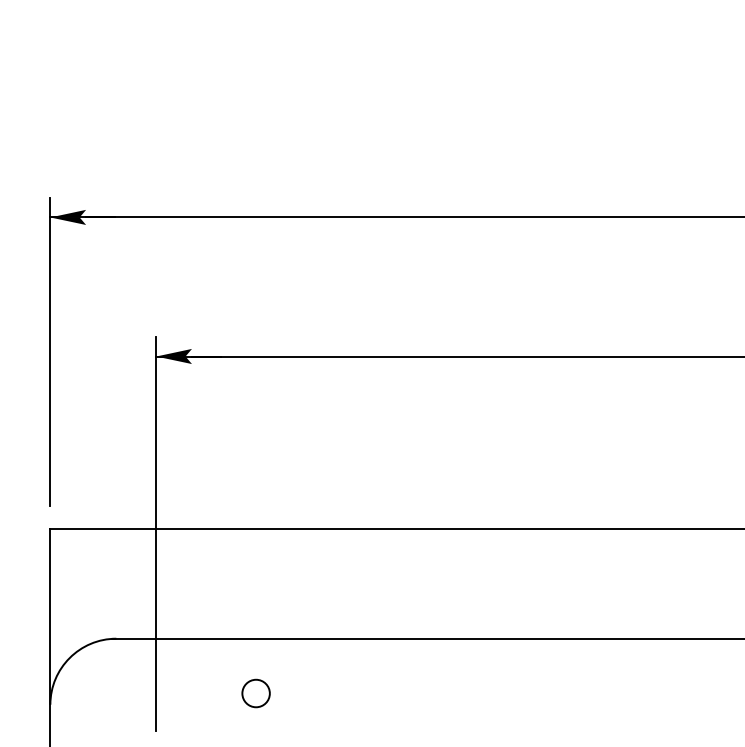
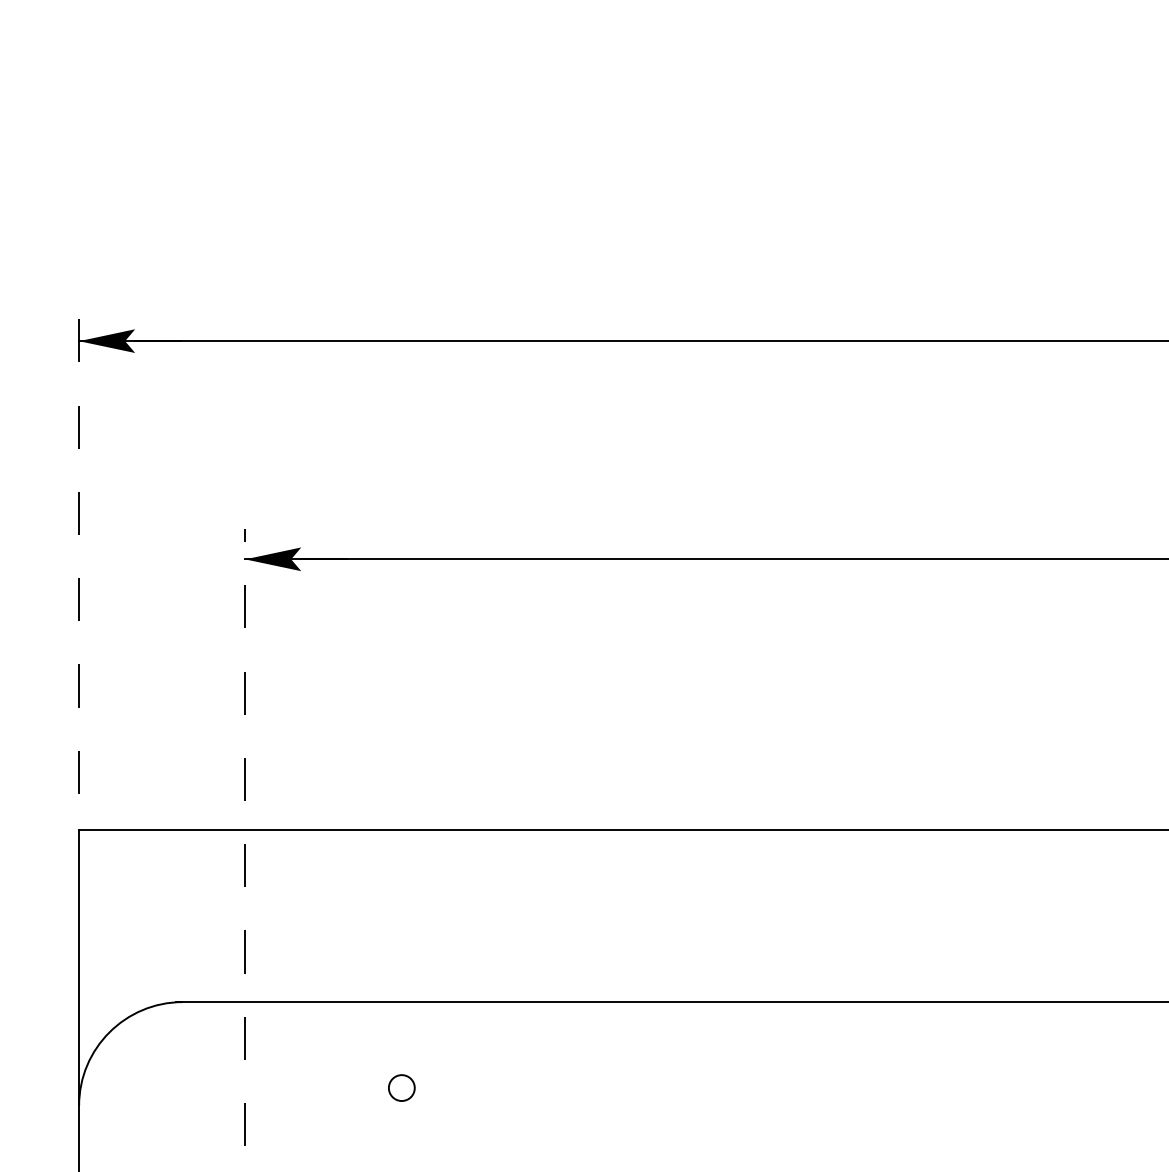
line: (50, 352) -> (79, 553), solid -> dashed
line: (156, 533) -> (245, 837), solid -> dashed
circle: (255, 693) -> (400, 1088), size x0.6

